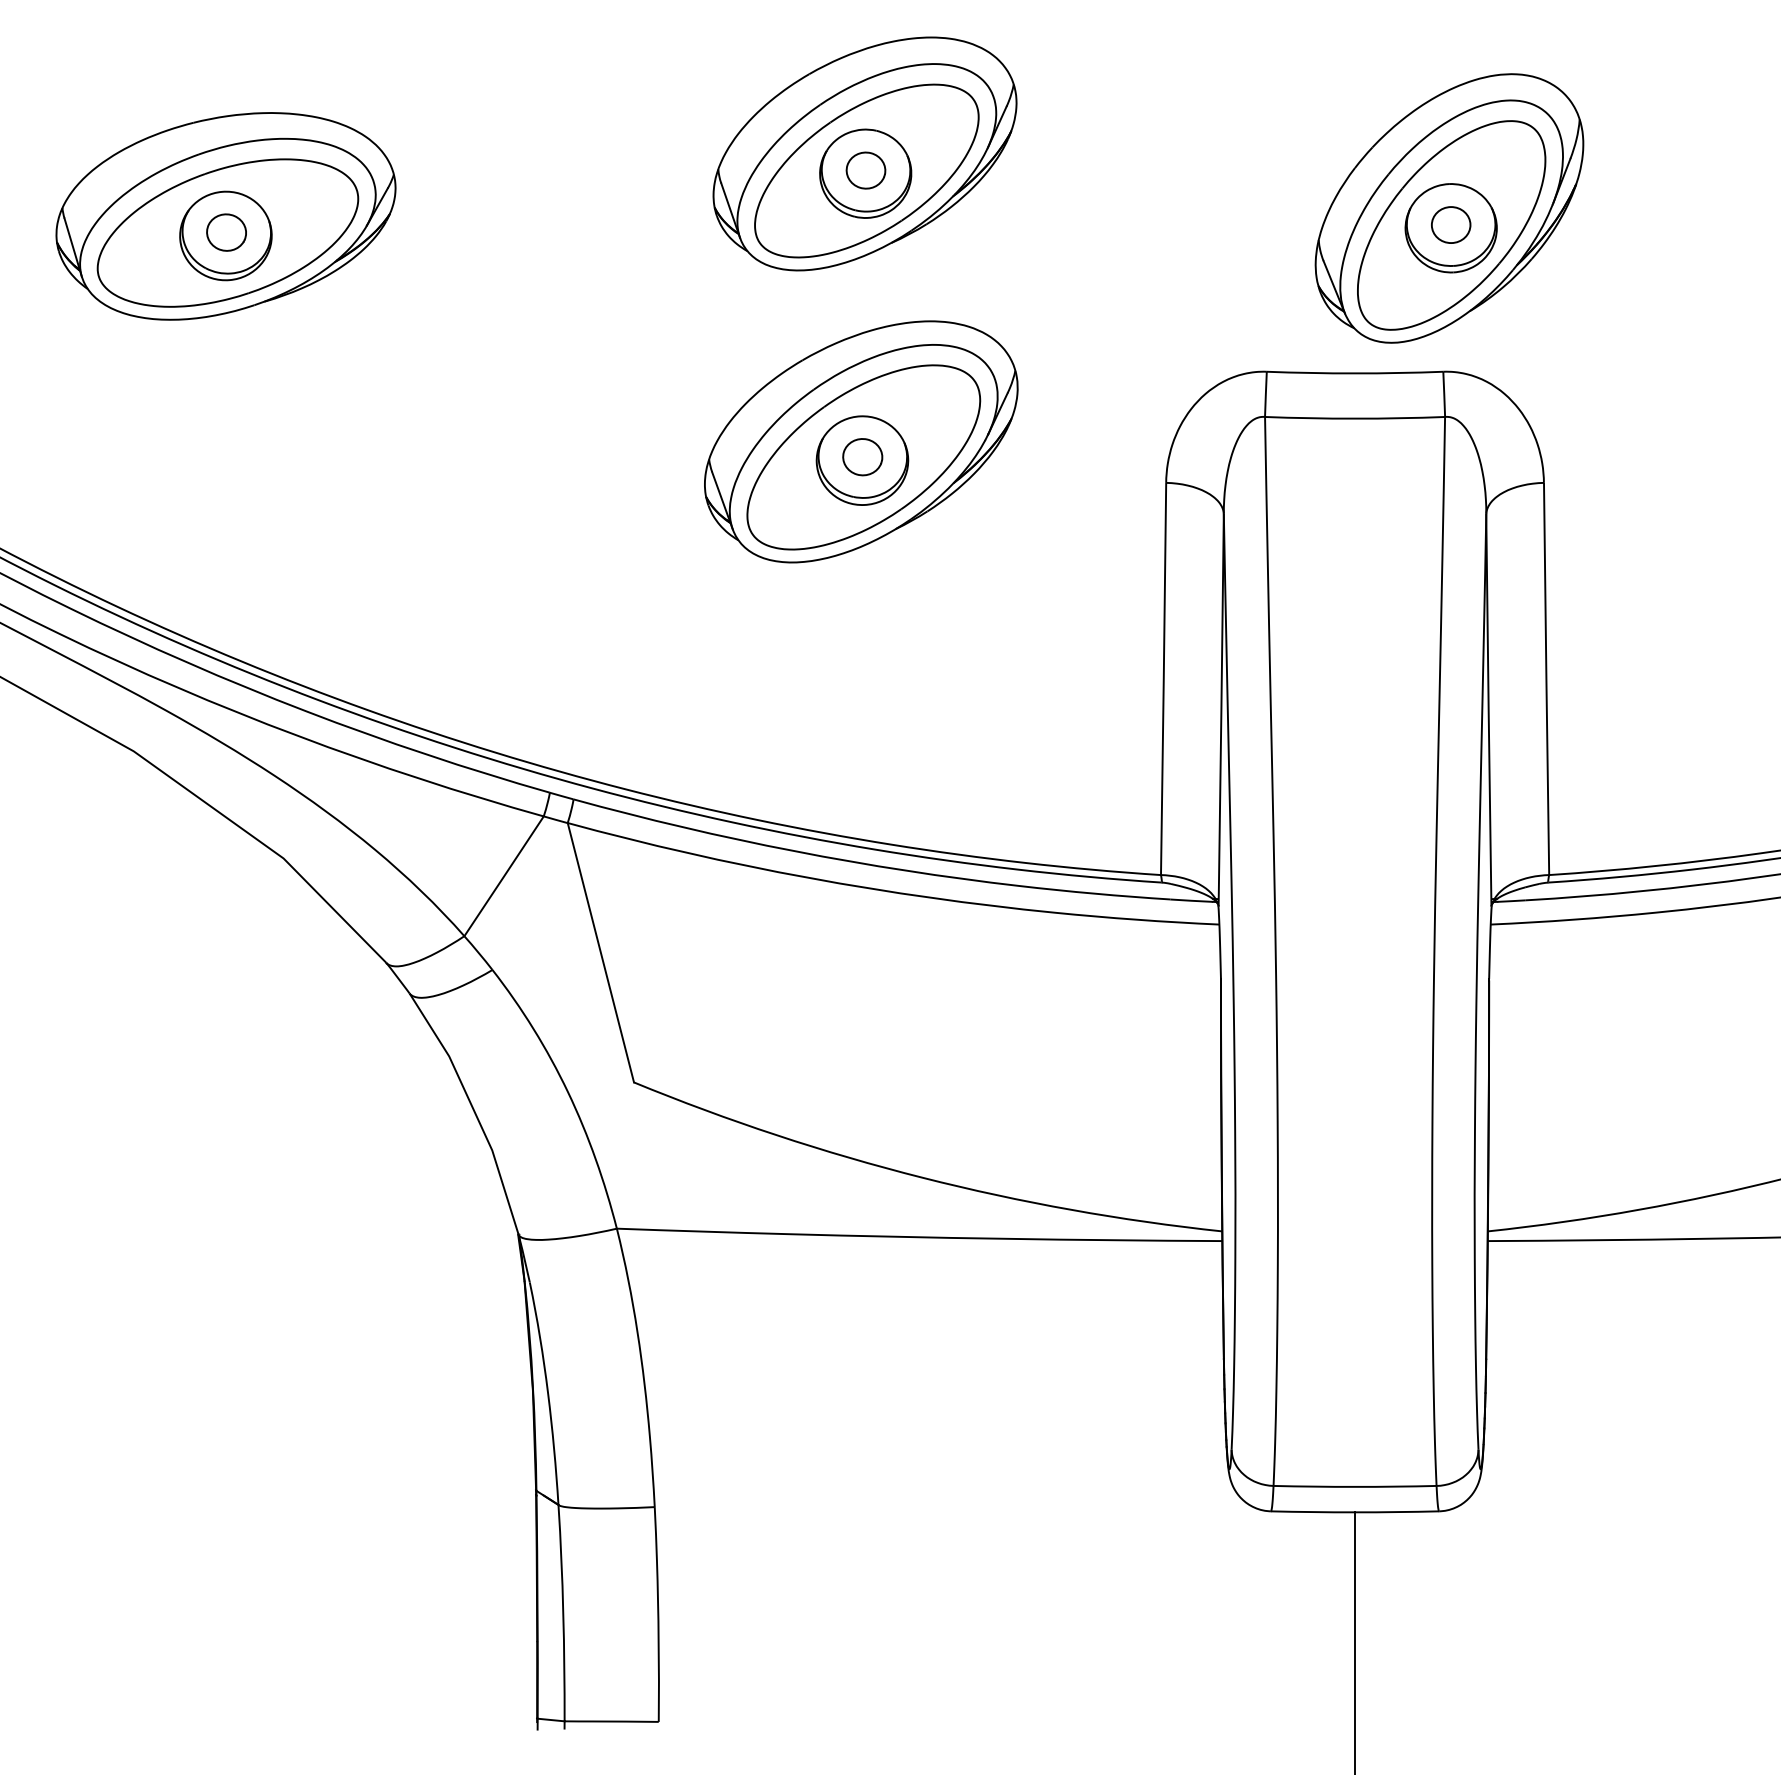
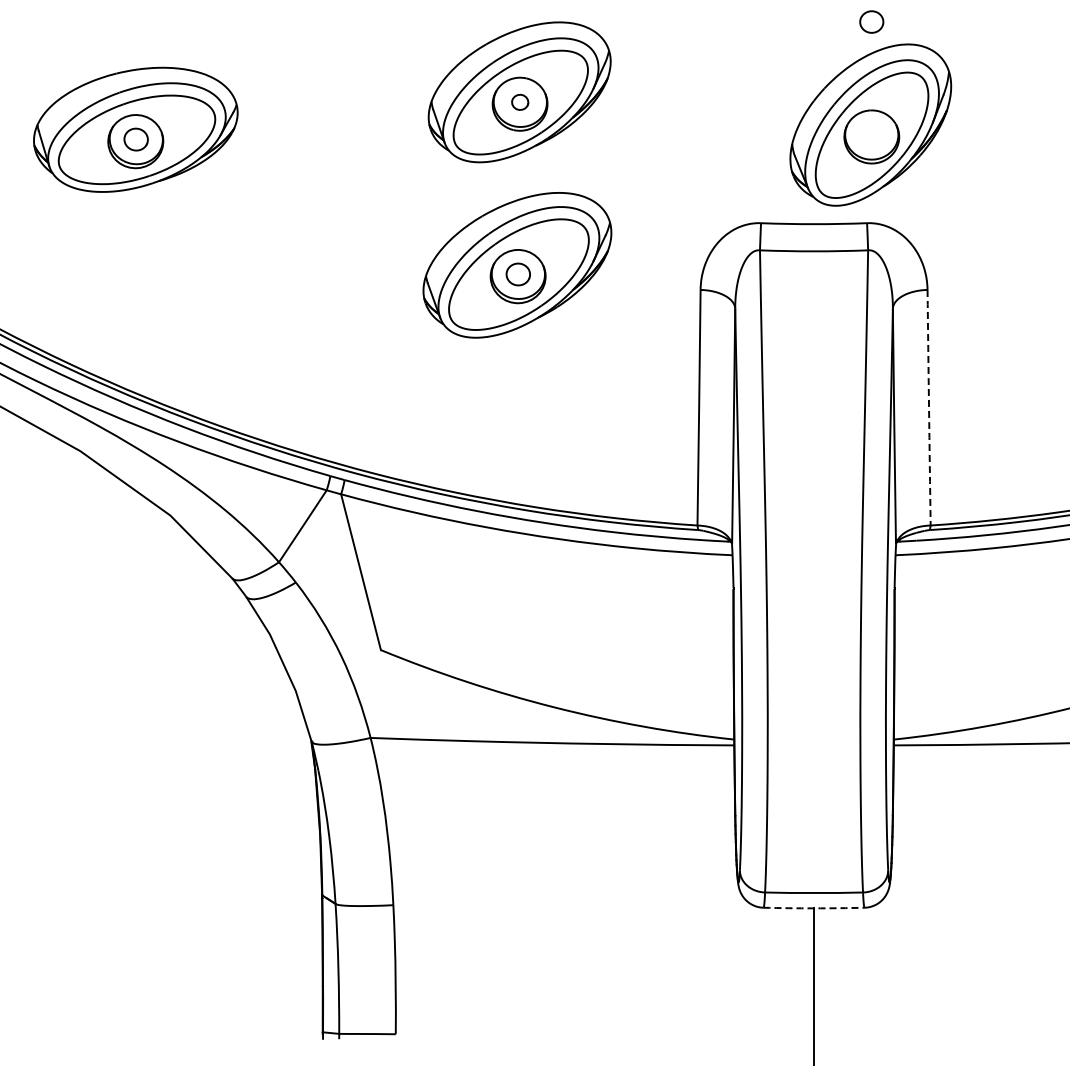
part: (864, 170) -> (519, 102), size x0.7
part: (1450, 224) -> (871, 21), moved
arc: (1547, 678) -> (929, 407), solid -> dashed
arc: (1355, 1512) -> (814, 908), solid -> dashed

